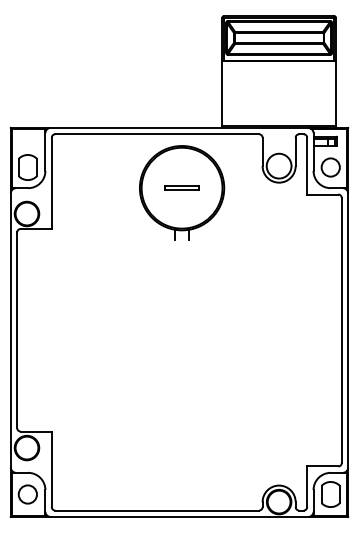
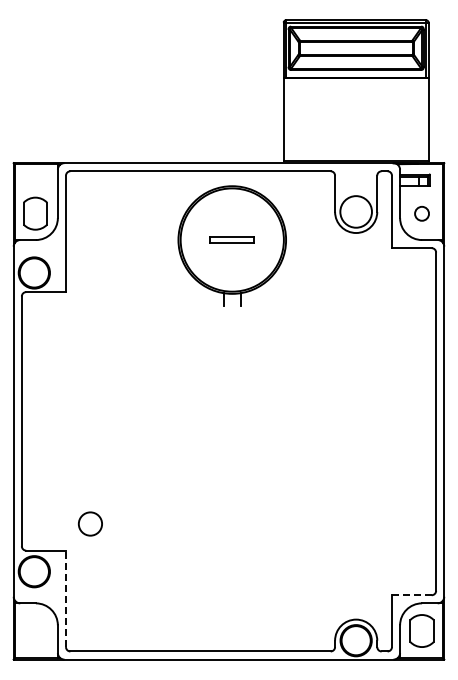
circle: (330, 167) -> (421, 213), size x0.6
line: (322, 466) -> (411, 595), solid -> dashed
line: (52, 469) -> (66, 598), solid -> dashed
circle: (27, 494) -> (90, 523), moved

